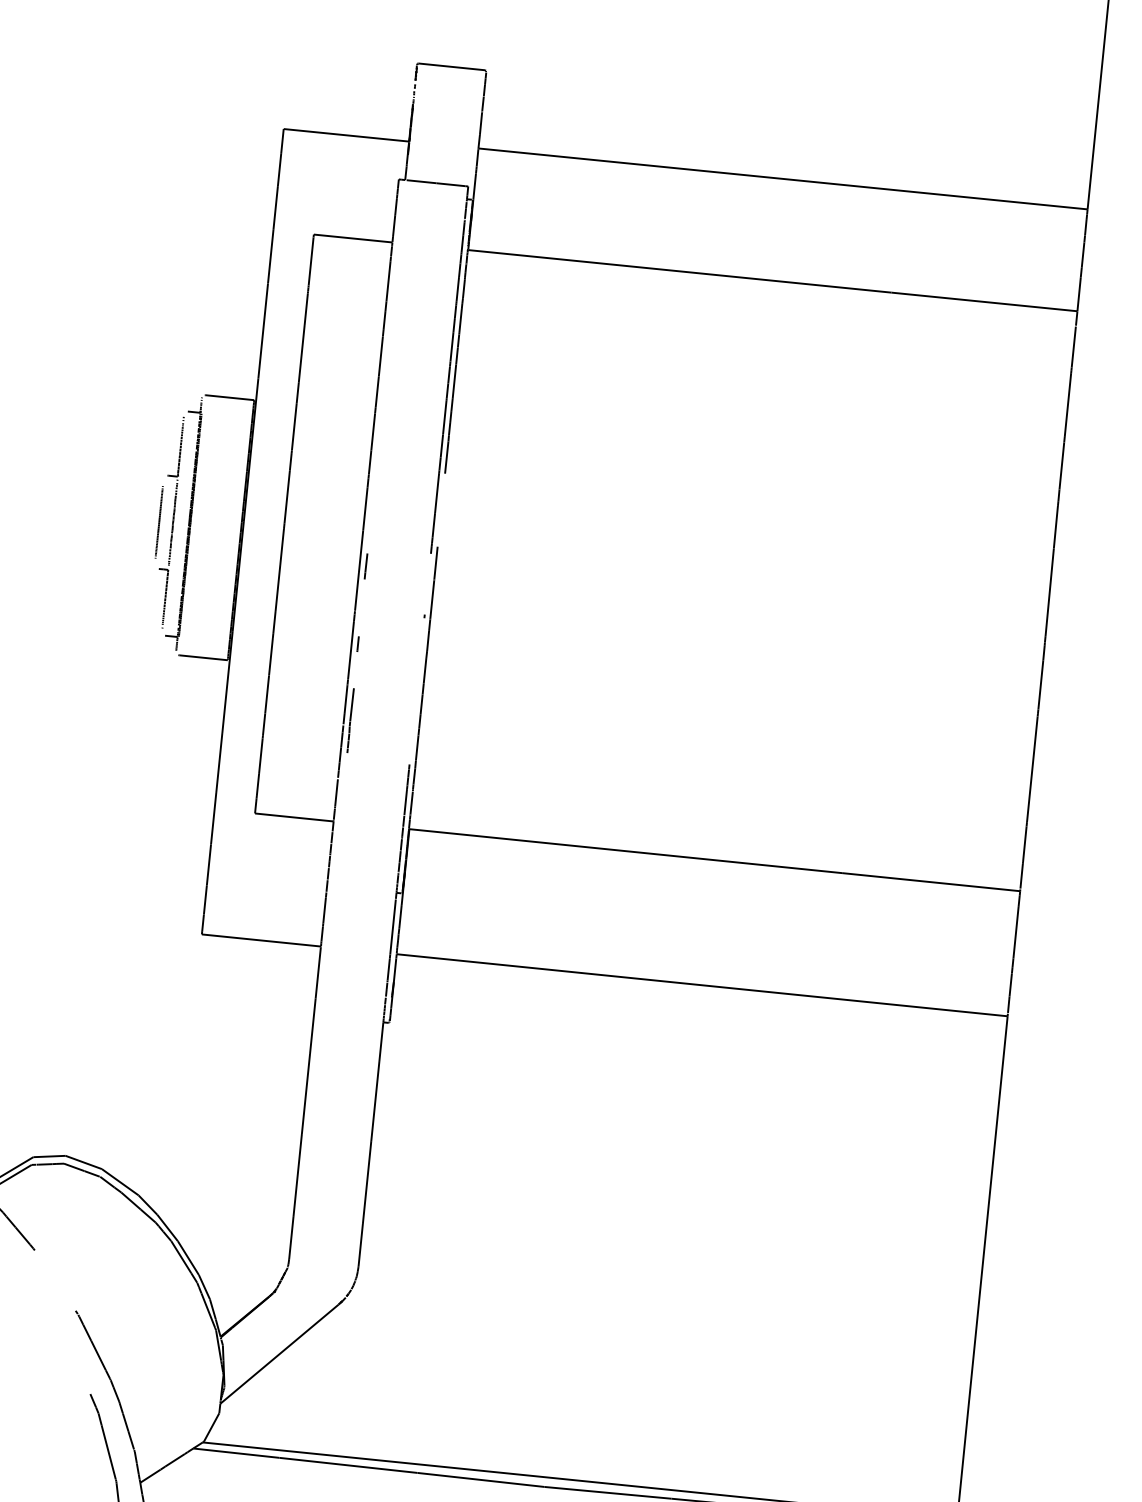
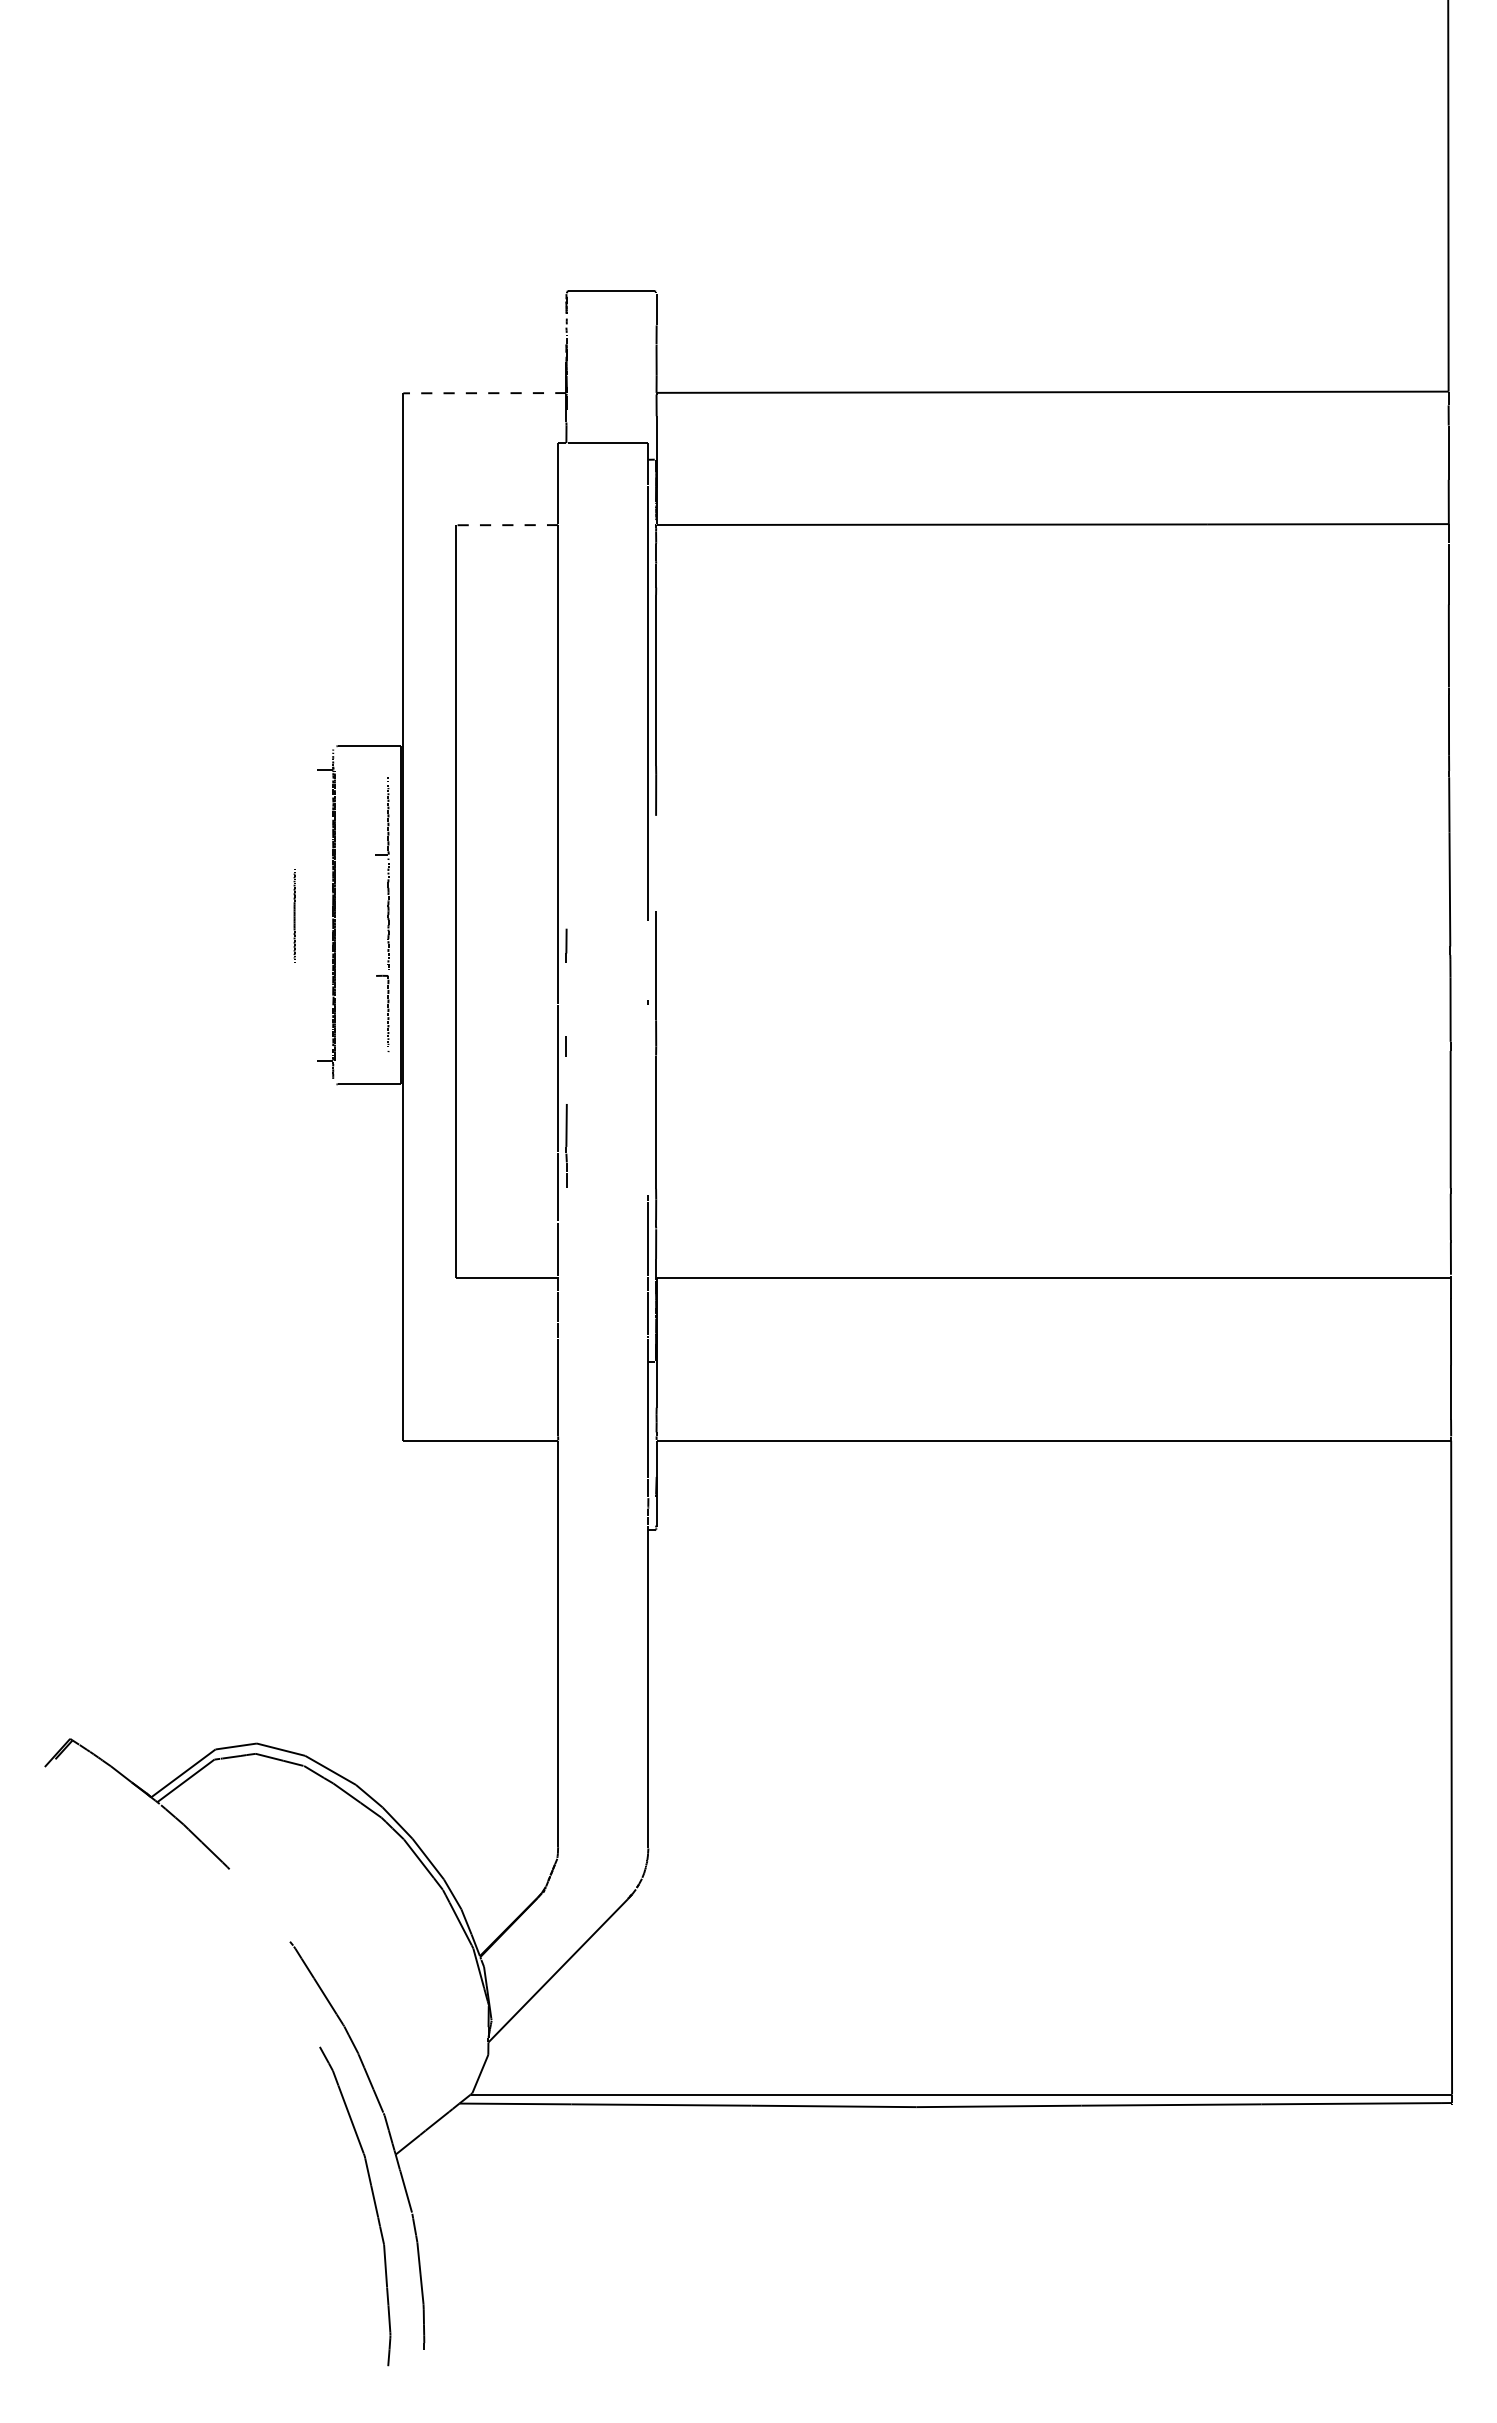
line: (346, 135) -> (484, 393), solid -> dashed
line: (352, 238) -> (506, 525), solid -> dashed
part: (168, 522) -> (382, 914), moved

